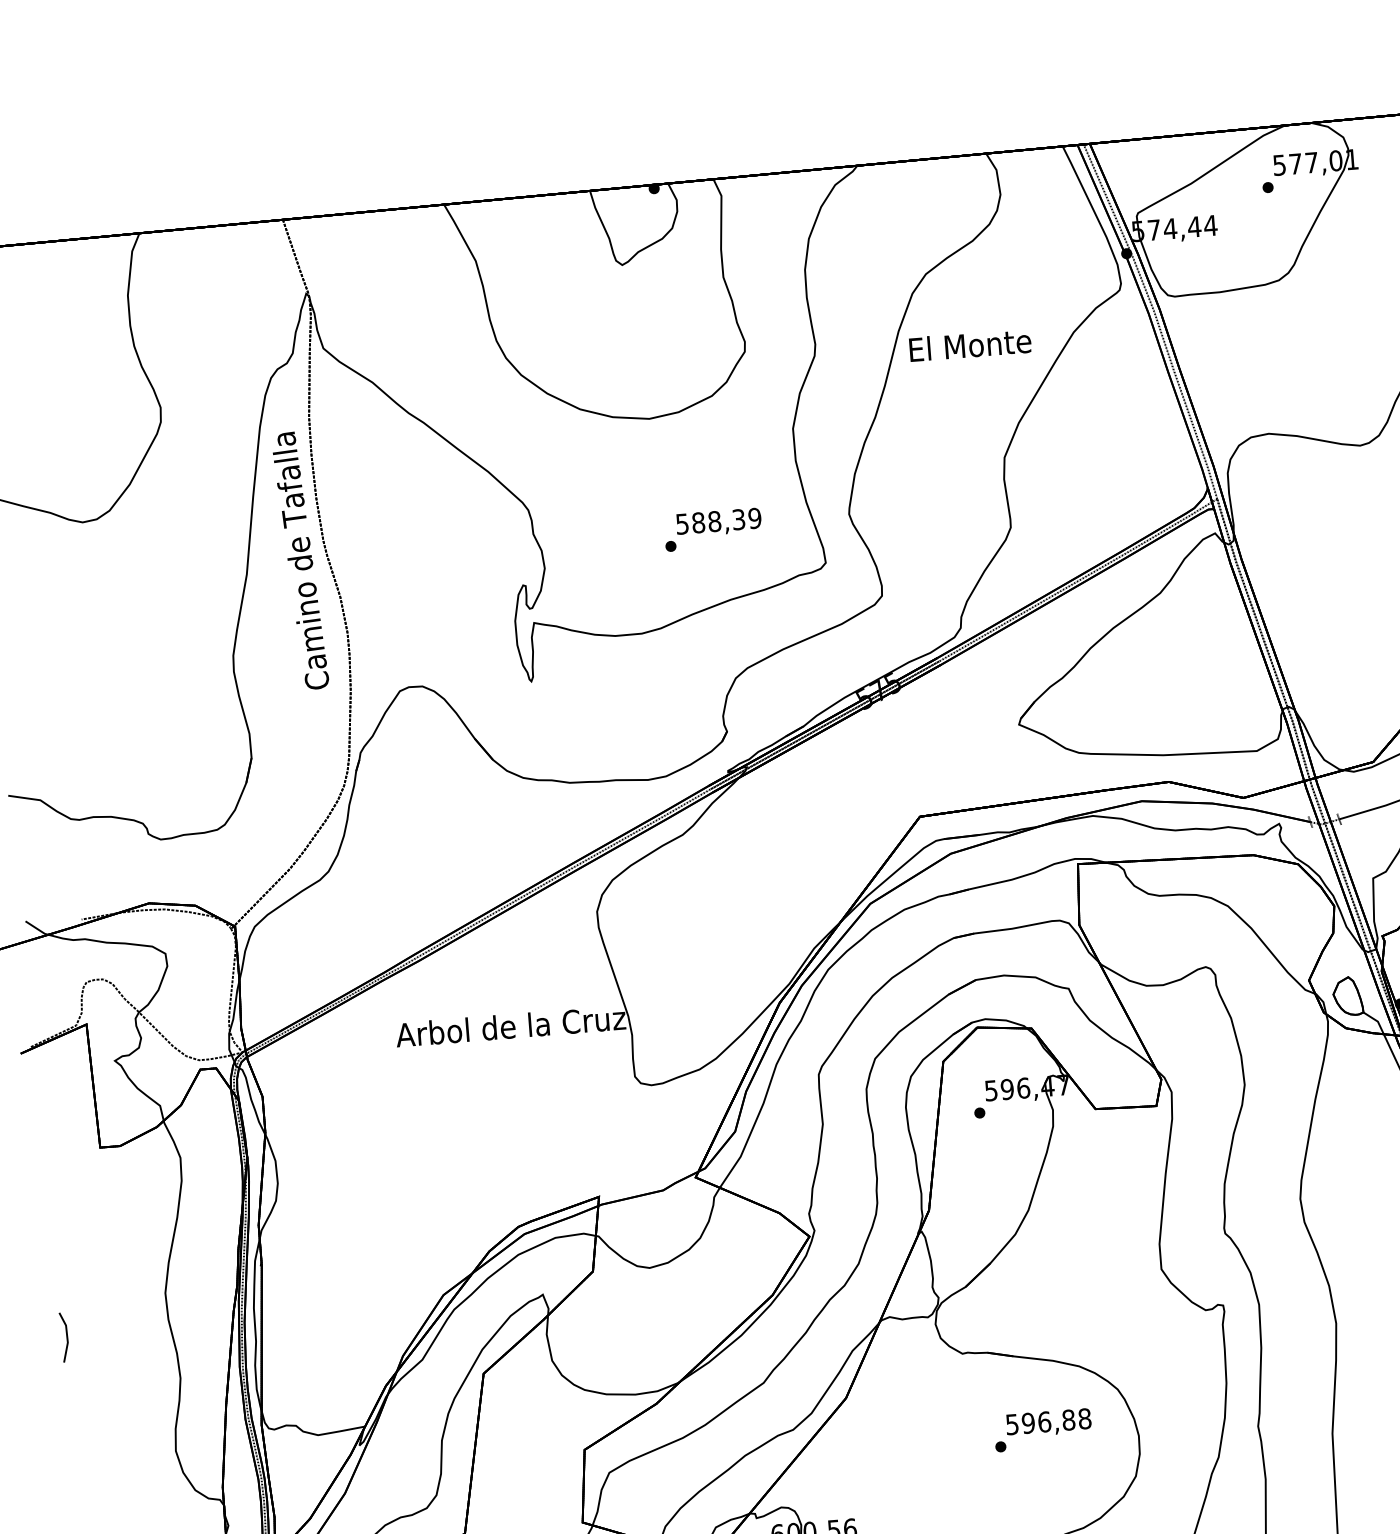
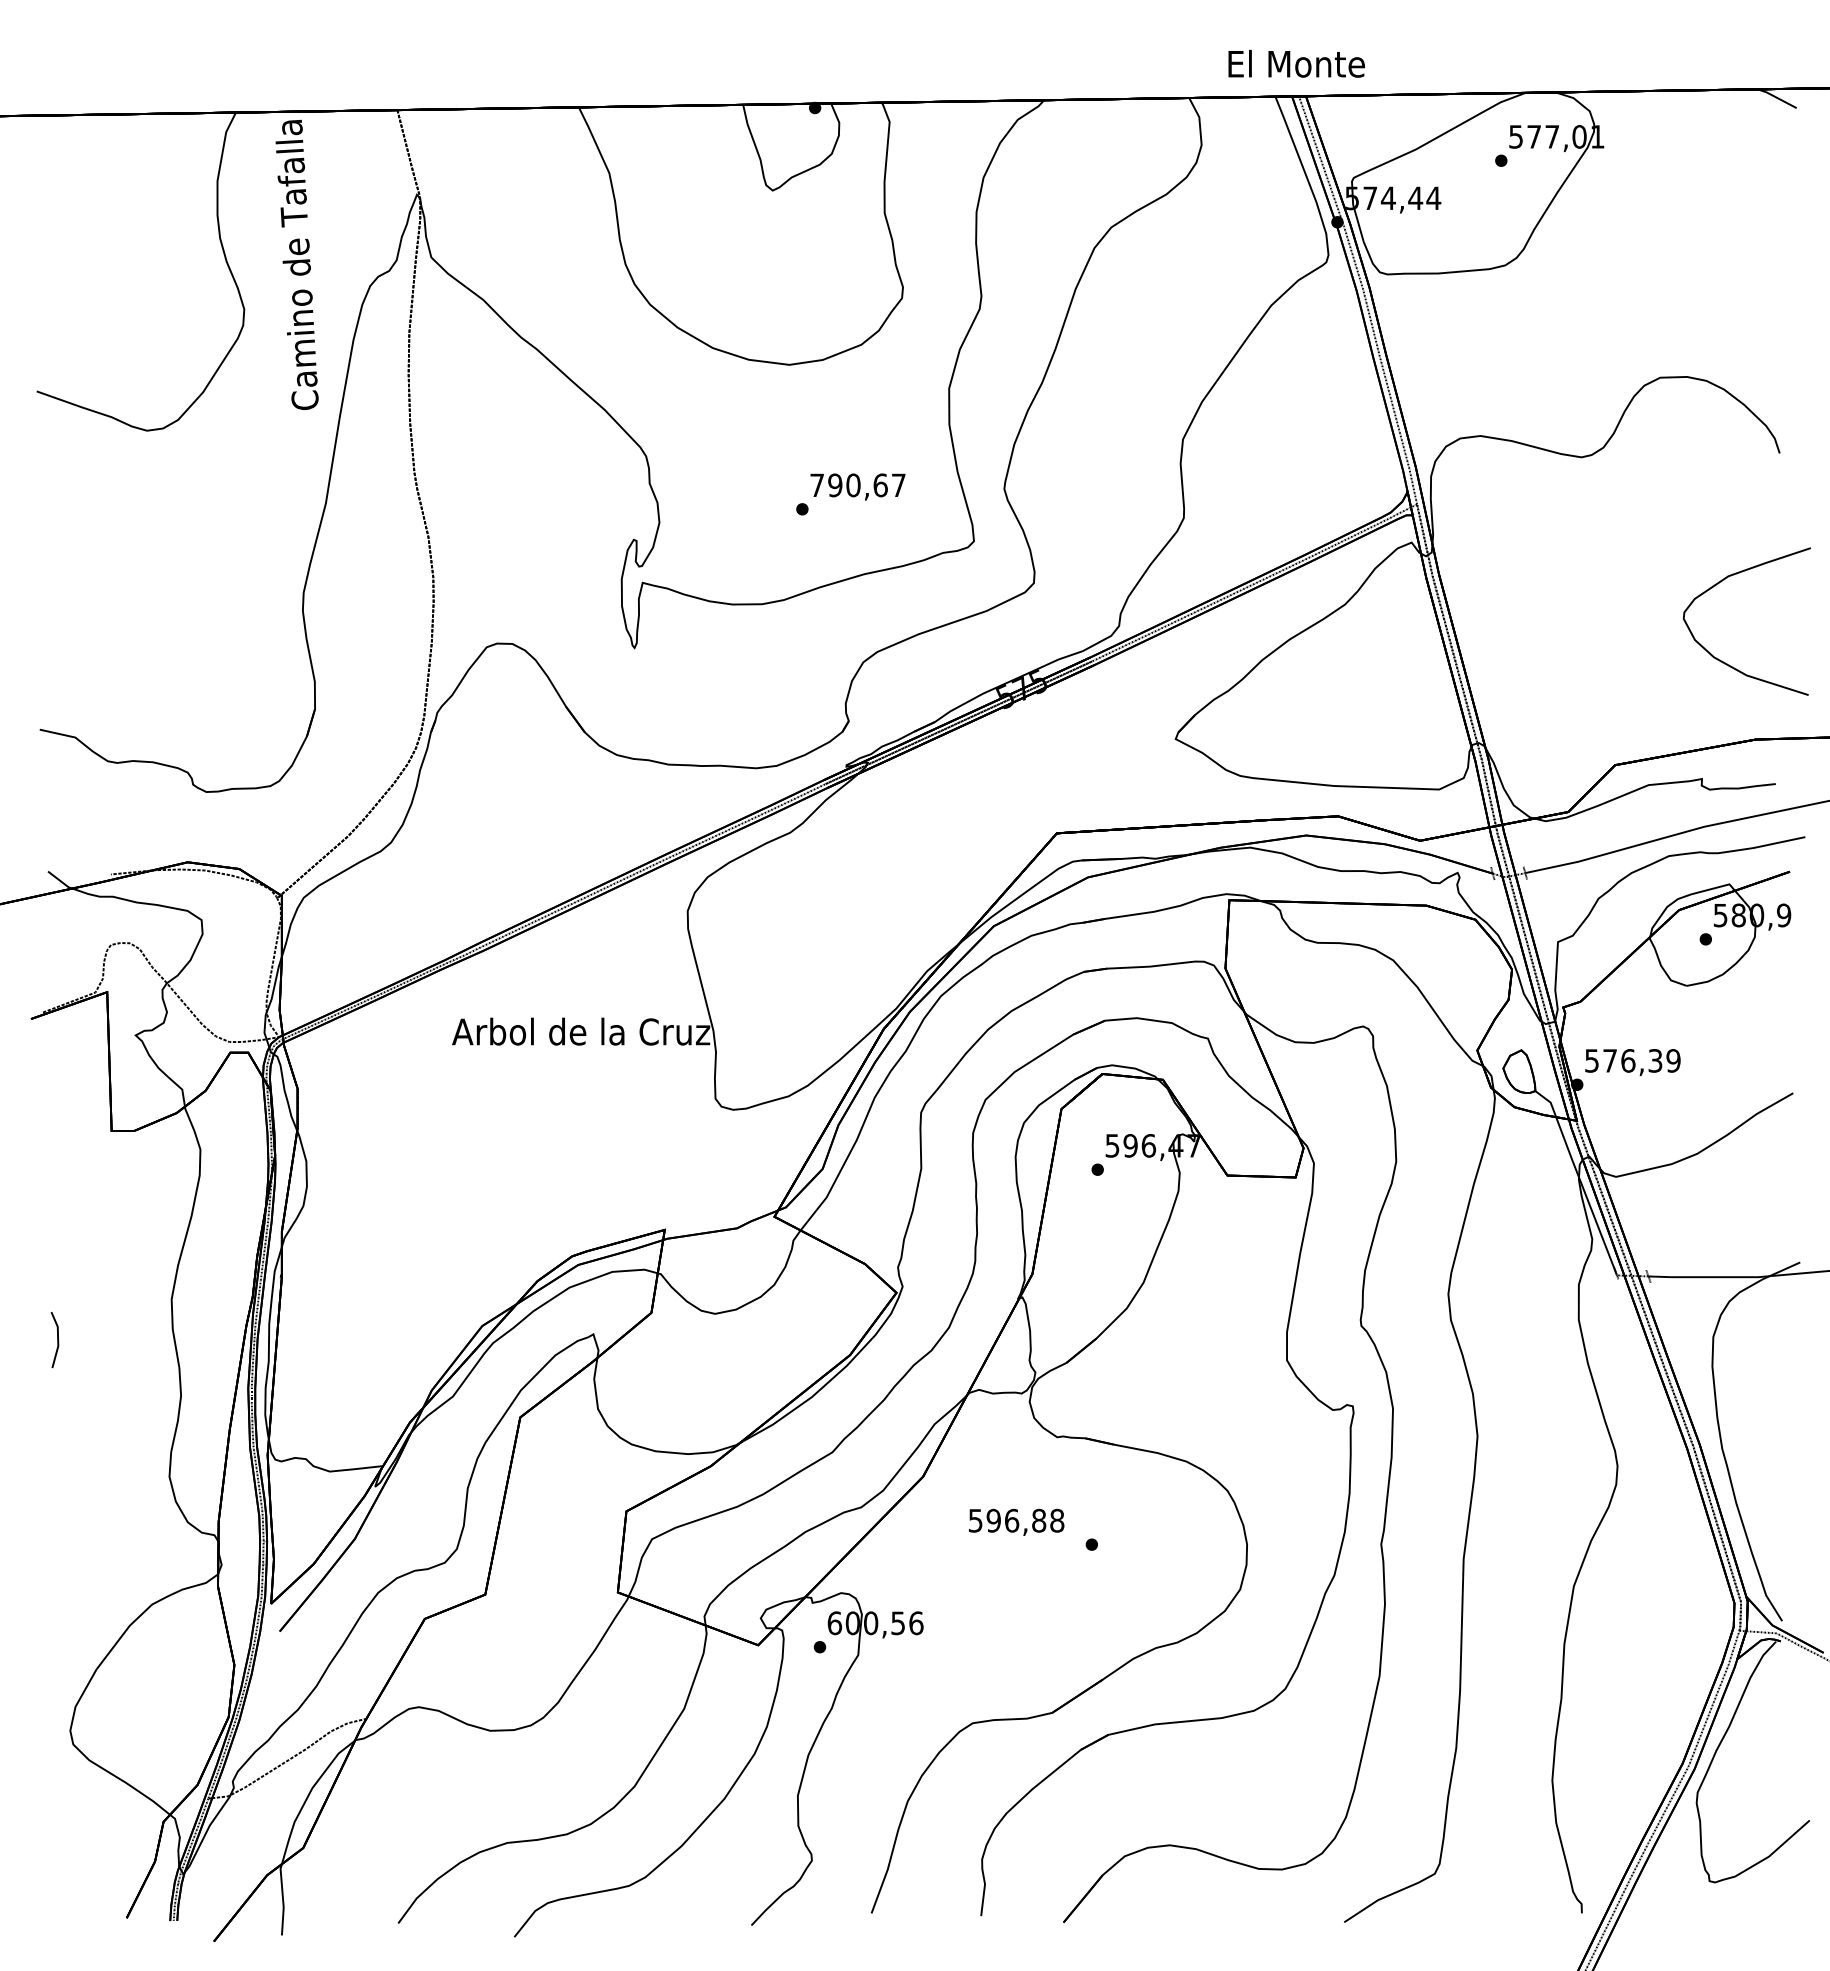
text: (970, 344) -> (1296, 63), moved
text: (718, 521) -> (857, 485), 588,39 -> 790,67
text: (299, 560) -> (296, 264), moved
text: (1048, 1422) -> (1016, 1521), moved

